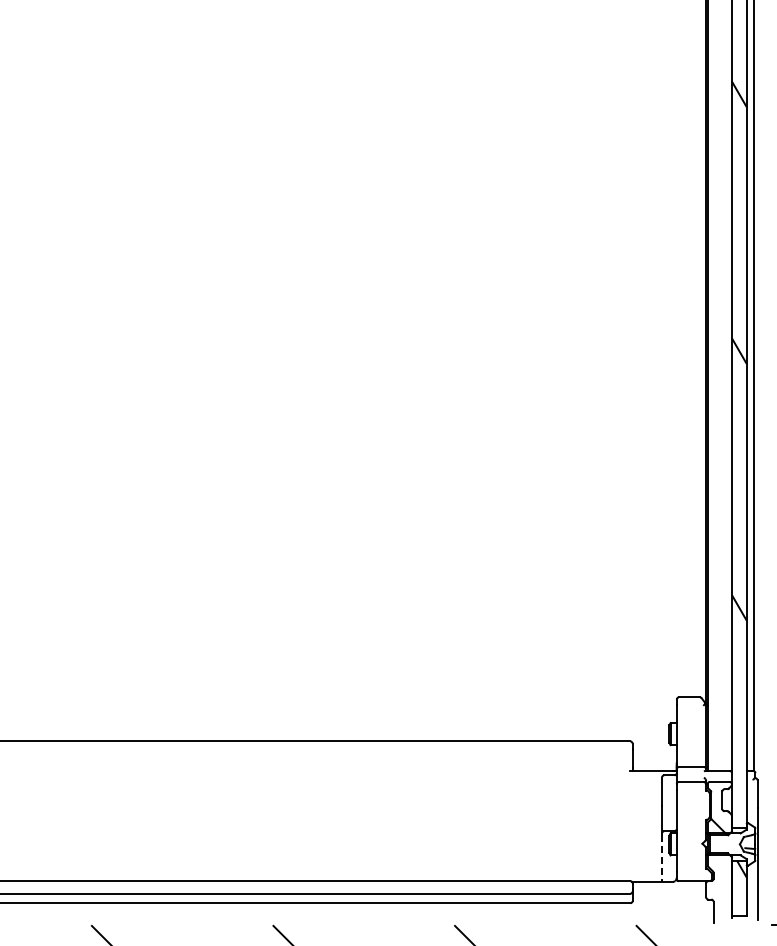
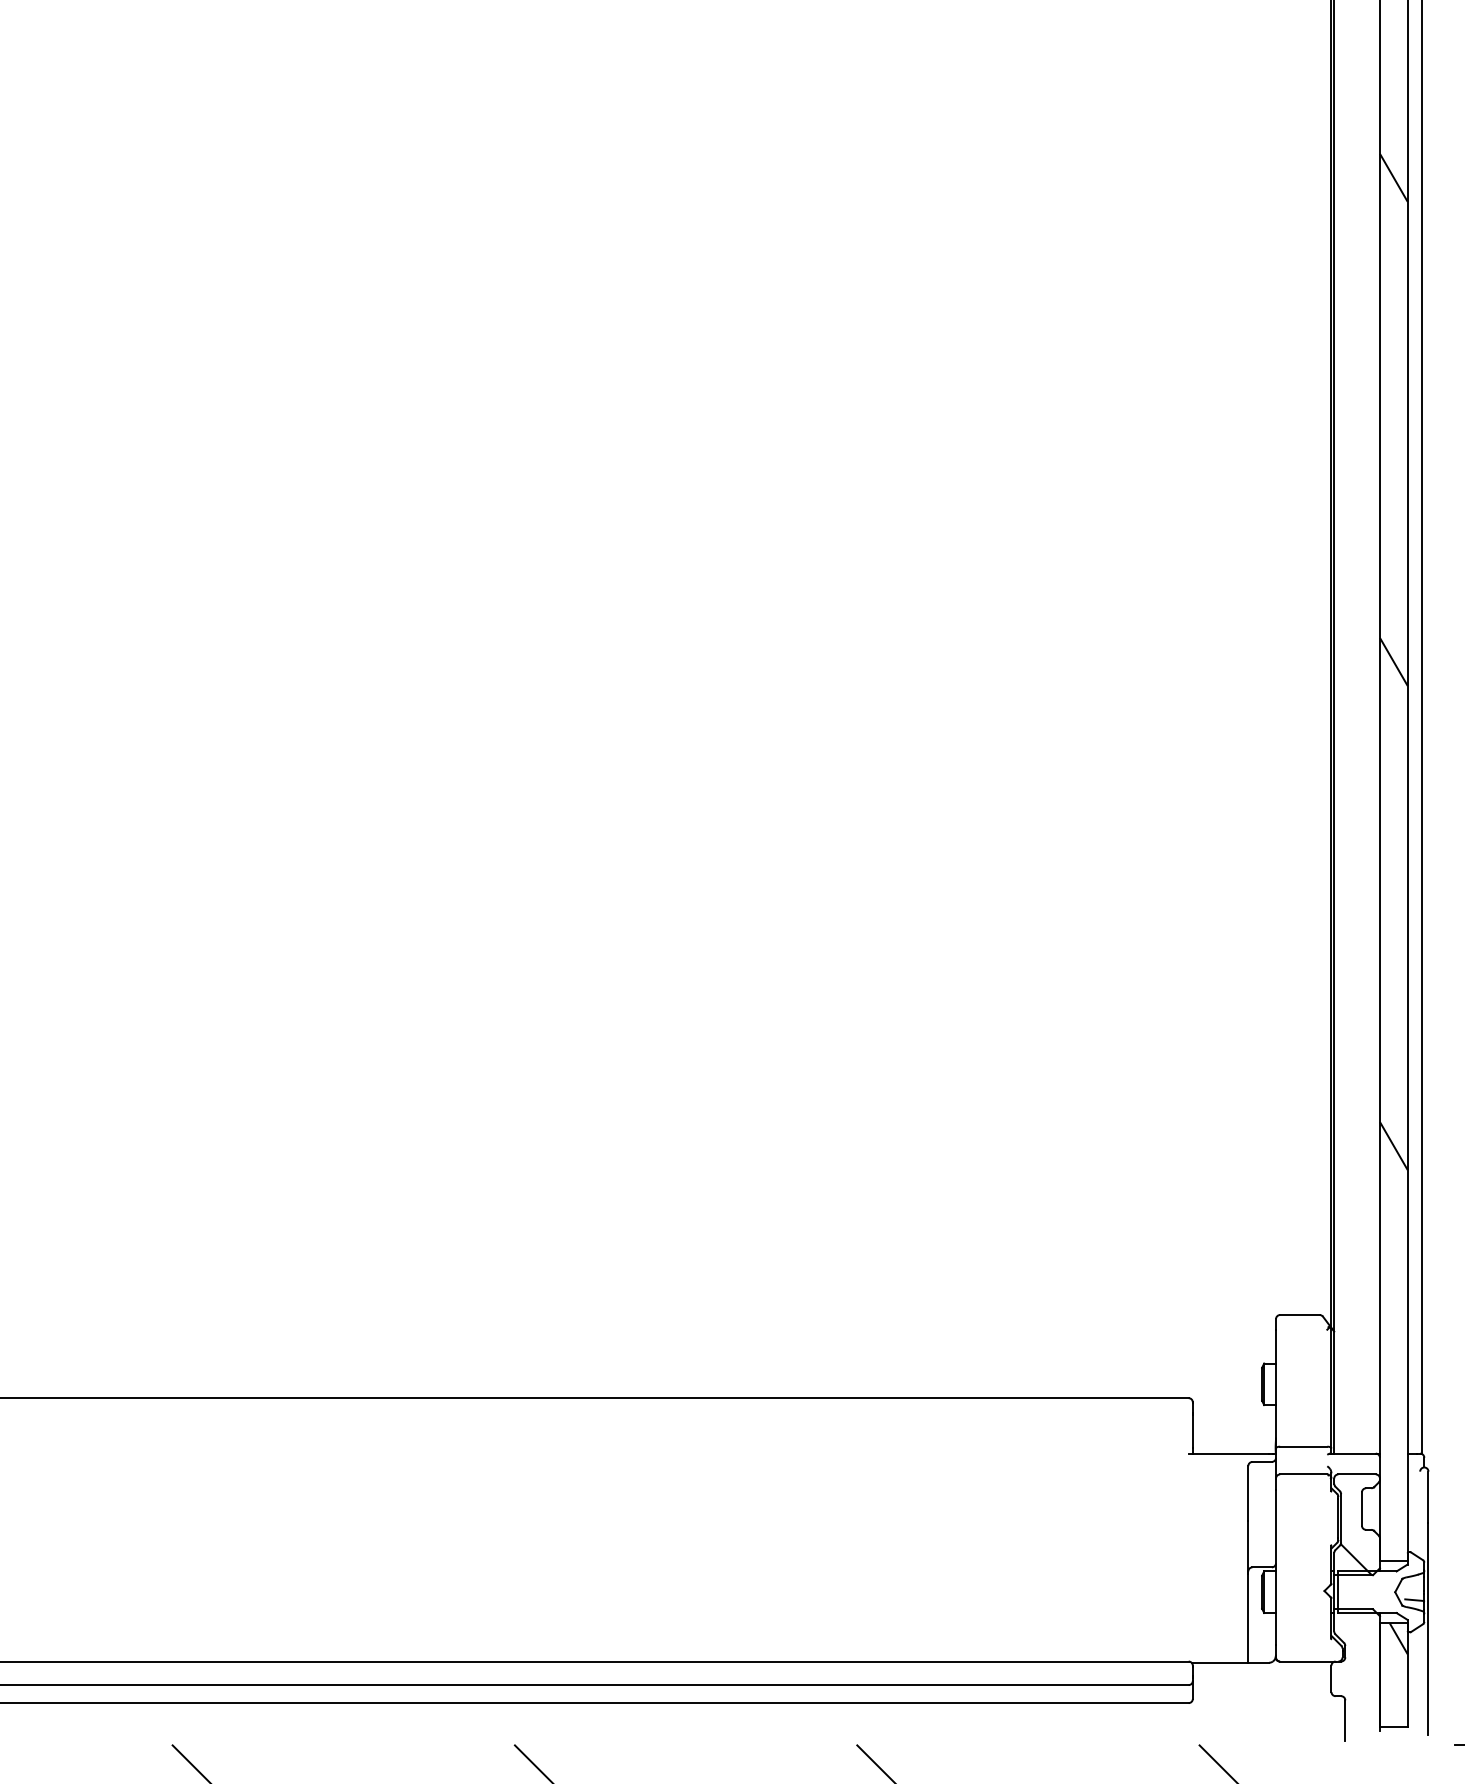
line: (662, 858) -> (1249, 1618), dashed -> solid

